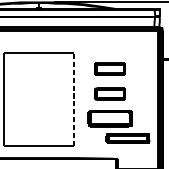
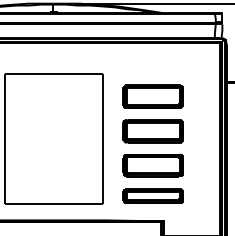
part: (109, 69) -> (152, 96), size x1.43
part: (109, 94) -> (152, 131), size x1.43
line: (74, 99) -> (103, 138), dashed -> solid
part: (127, 138) -> (152, 195), moved

